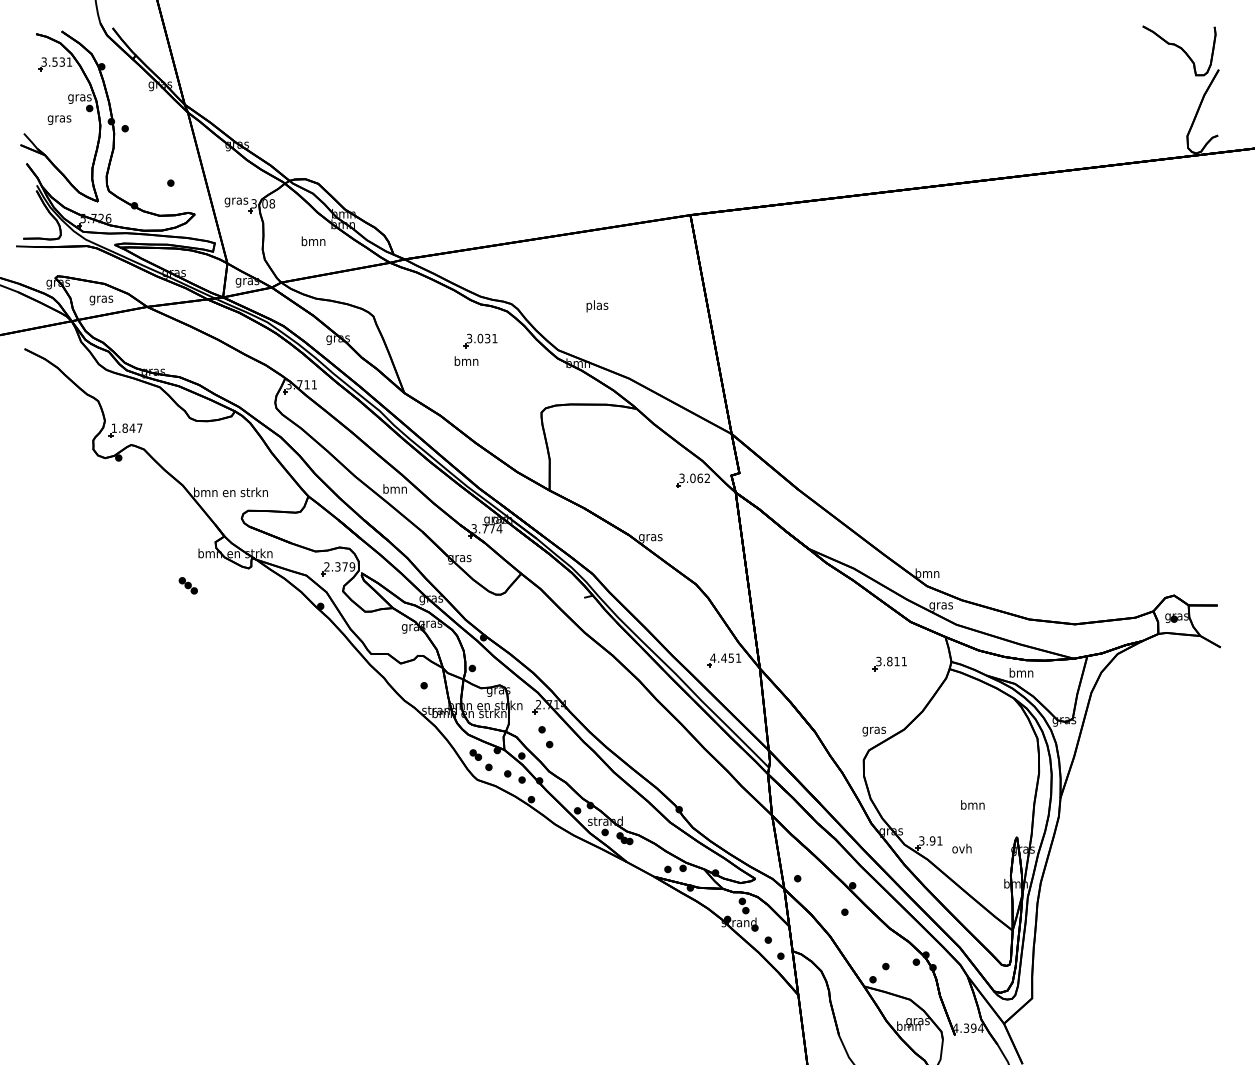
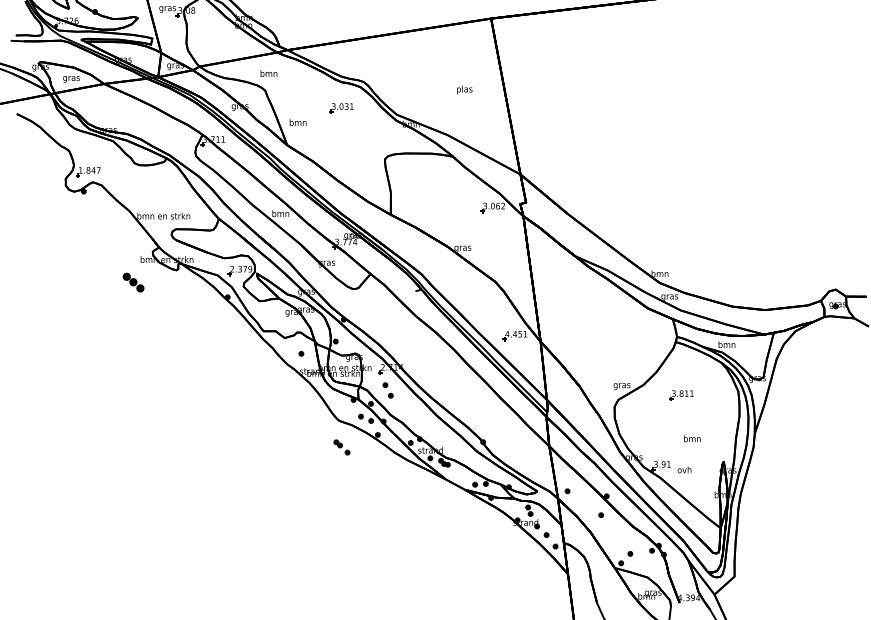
text: (313, 241) -> (268, 73), moved
text: (597, 306) -> (464, 90), moved
text: (466, 360) -> (298, 122), moved
part: (187, 585) -> (132, 282), size x1.6
part: (889, 663) -> (681, 395), moved
part: (480, 759) -> (341, 447), moved

